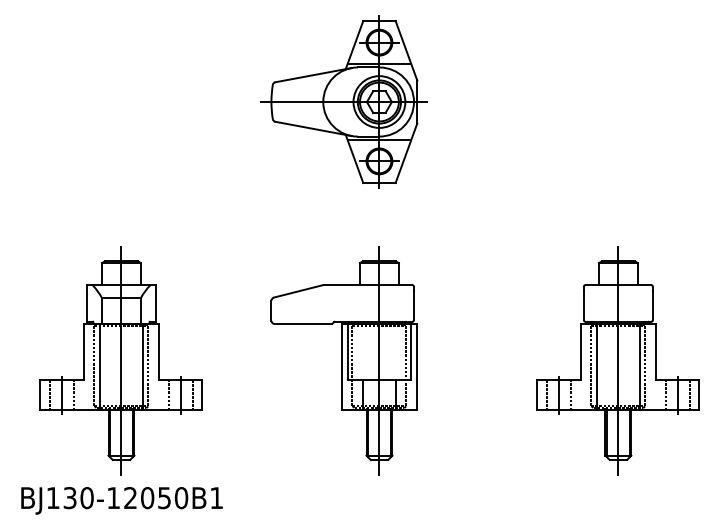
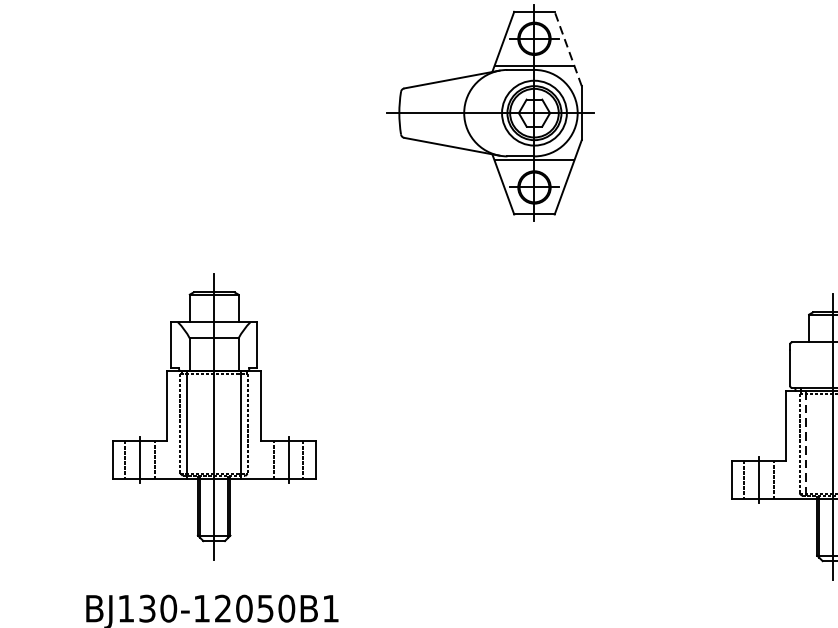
line: (406, 50) -> (568, 48), solid -> dashed
part: (120, 360) -> (212, 416), moved
part: (343, 360) -> (489, 436), removed
line: (596, 367) -> (806, 445), solid -> dashed

